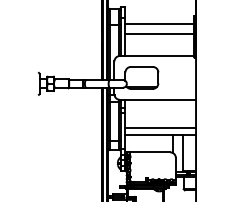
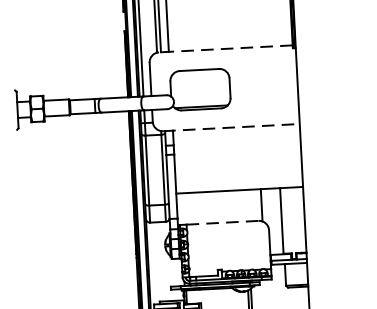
line: (159, 34) -> (227, 10), removed
line: (156, 55) -> (224, 48), solid -> dashed
line: (158, 99) -> (232, 126), solid -> dashed
line: (160, 128) -> (238, 178), removed
line: (150, 152) -> (222, 222), solid -> dashed

